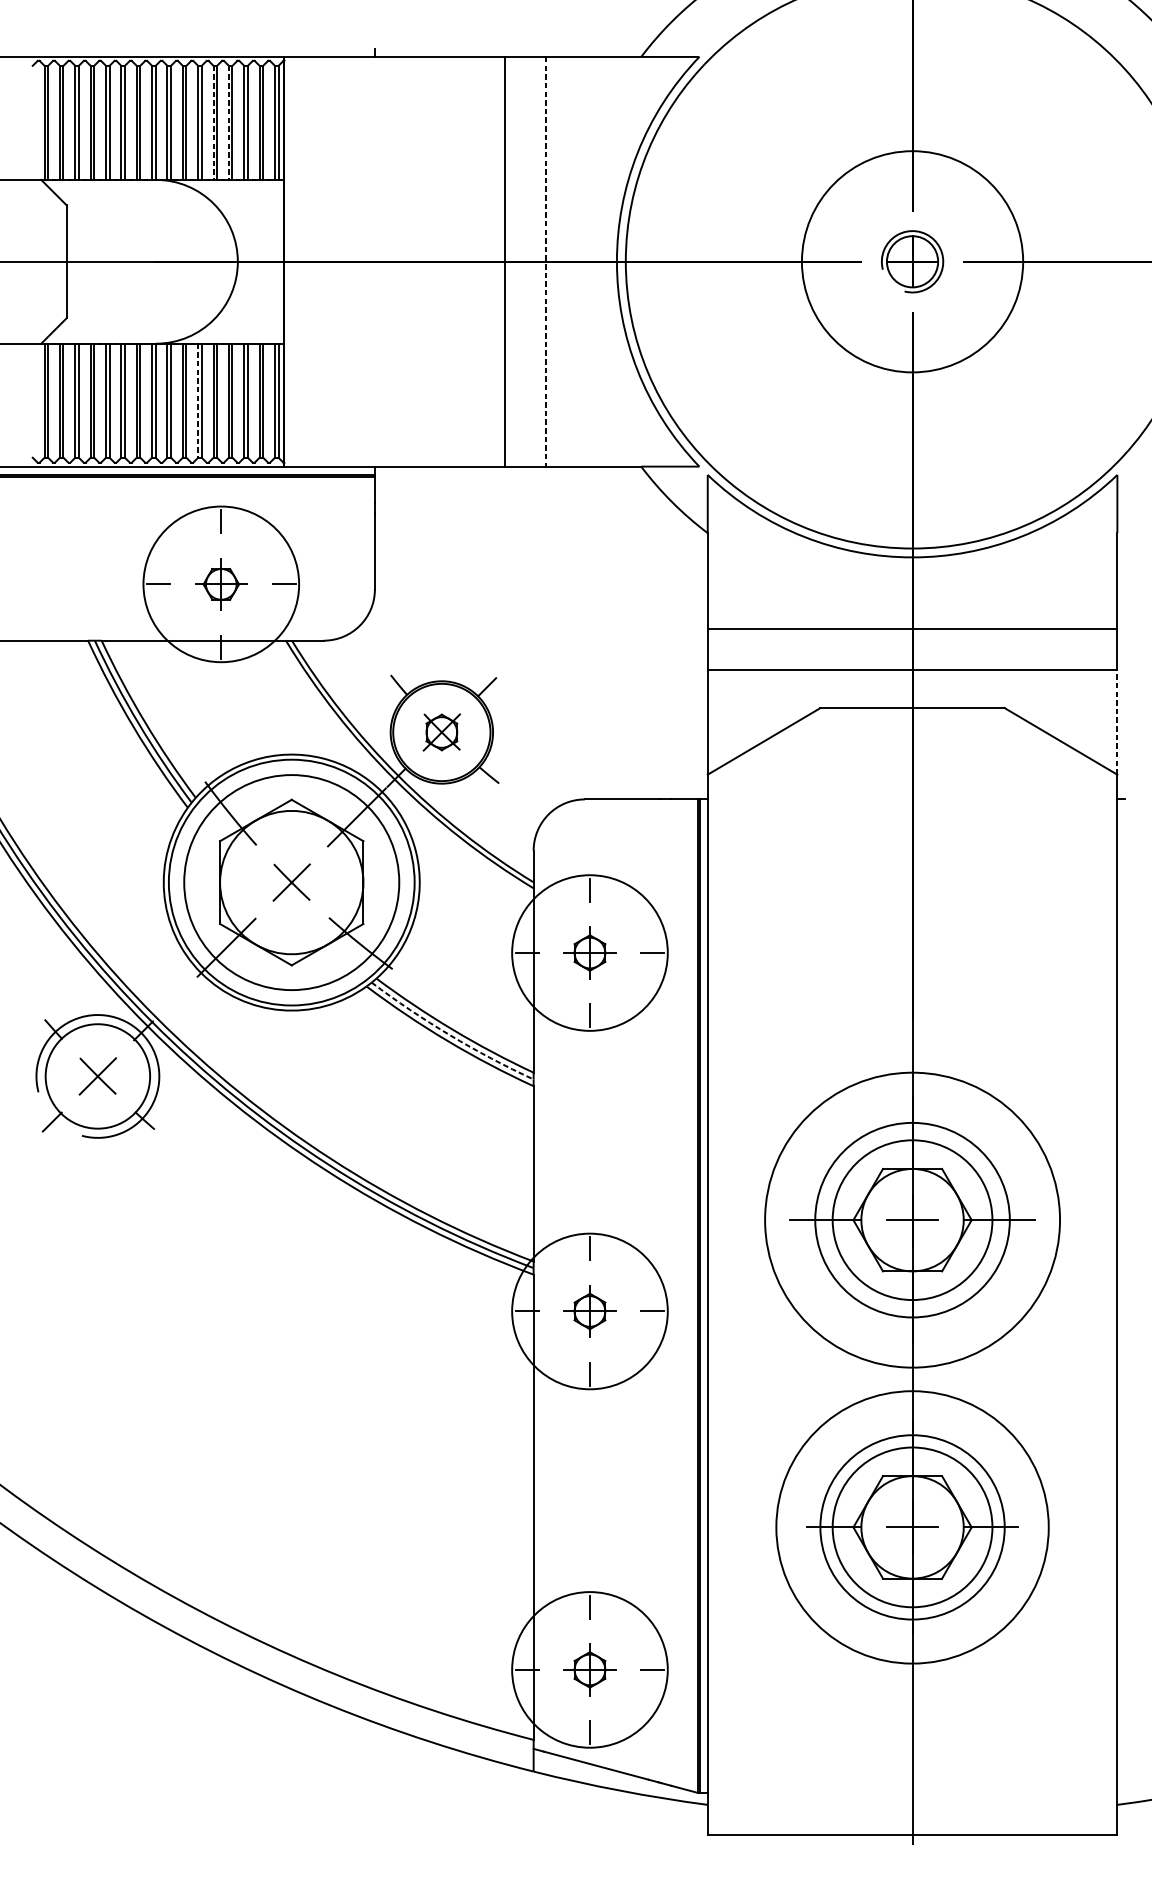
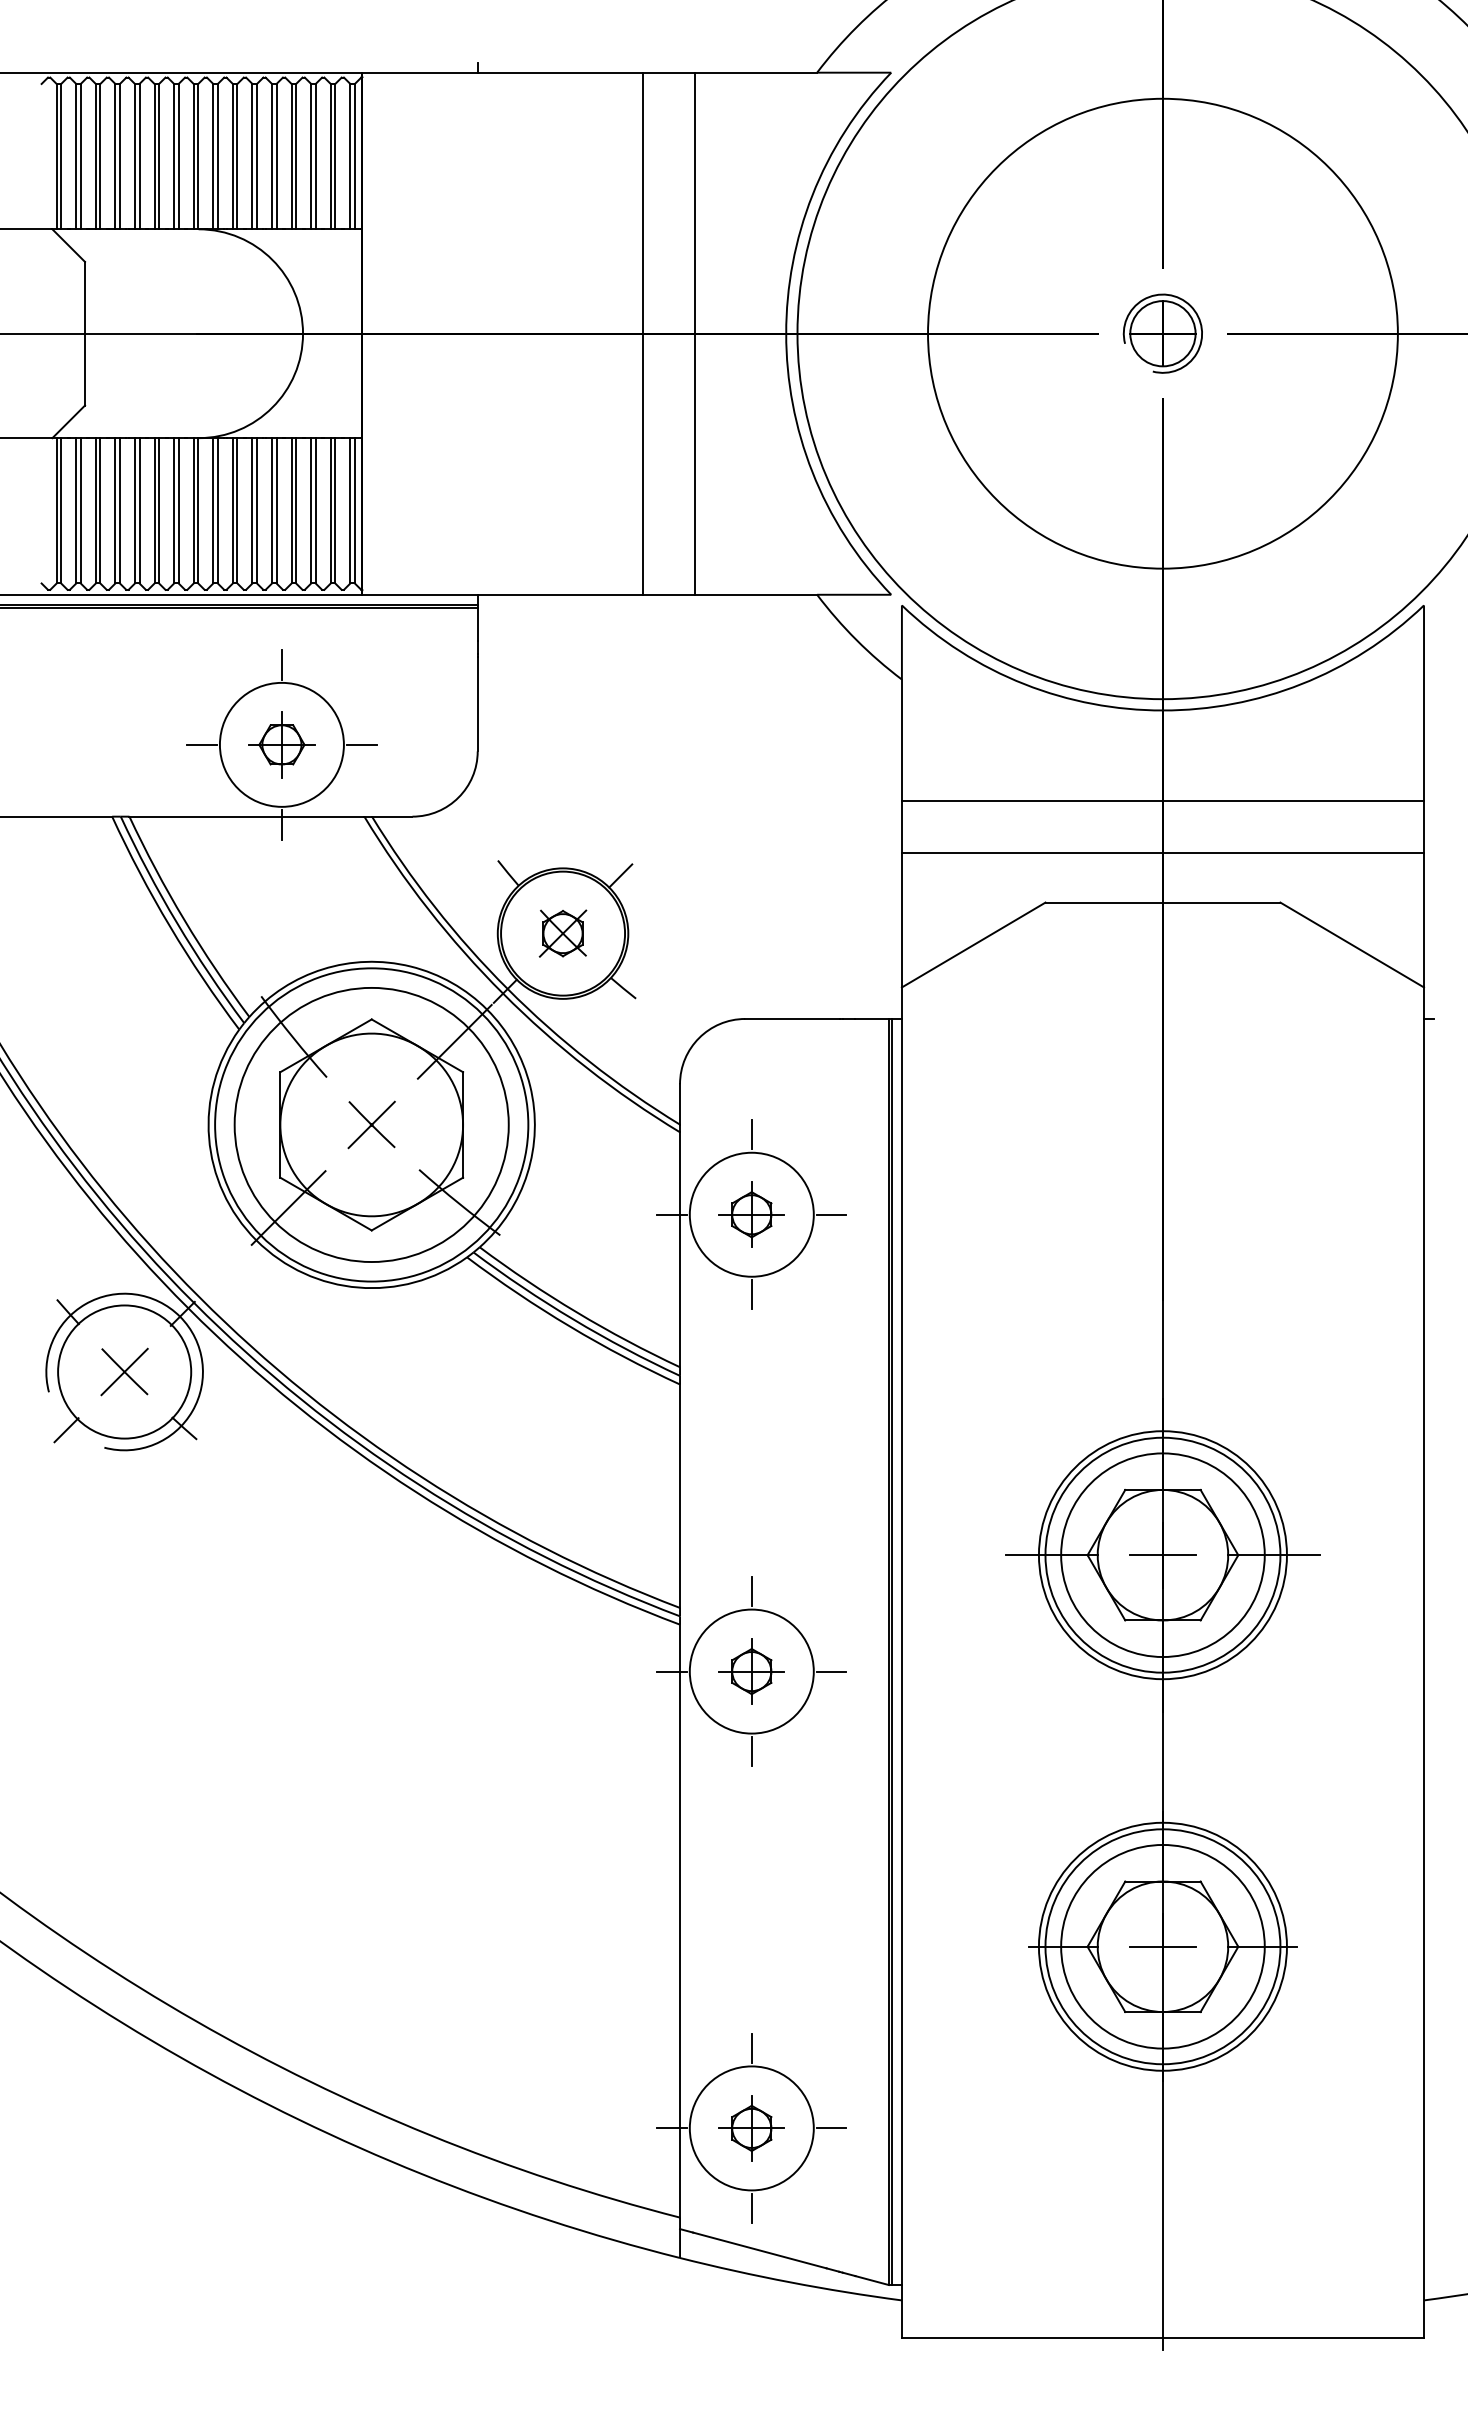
line: (213, 122) -> (272, 156), dashed -> solid
line: (228, 122) -> (291, 156), dashed -> solid
circle: (912, 261) -> (1162, 333), size x1.67
line: (545, 262) -> (695, 334), dashed -> solid
line: (198, 400) -> (252, 510), dashed -> solid
circle: (220, 584) -> (281, 744), size x0.62
line: (1117, 721) -> (1424, 919), dashed -> solid
circle: (589, 952) -> (751, 1214), size x0.62
arc: (450, 1035) -> (573, 1319), dashed -> solid
circle: (912, 1219) -> (1162, 1554), size x0.62
circle: (589, 1311) -> (751, 1671), size x0.62
circle: (912, 1527) -> (1162, 1946), size x0.71
circle: (589, 1669) -> (751, 2128), size x0.62

